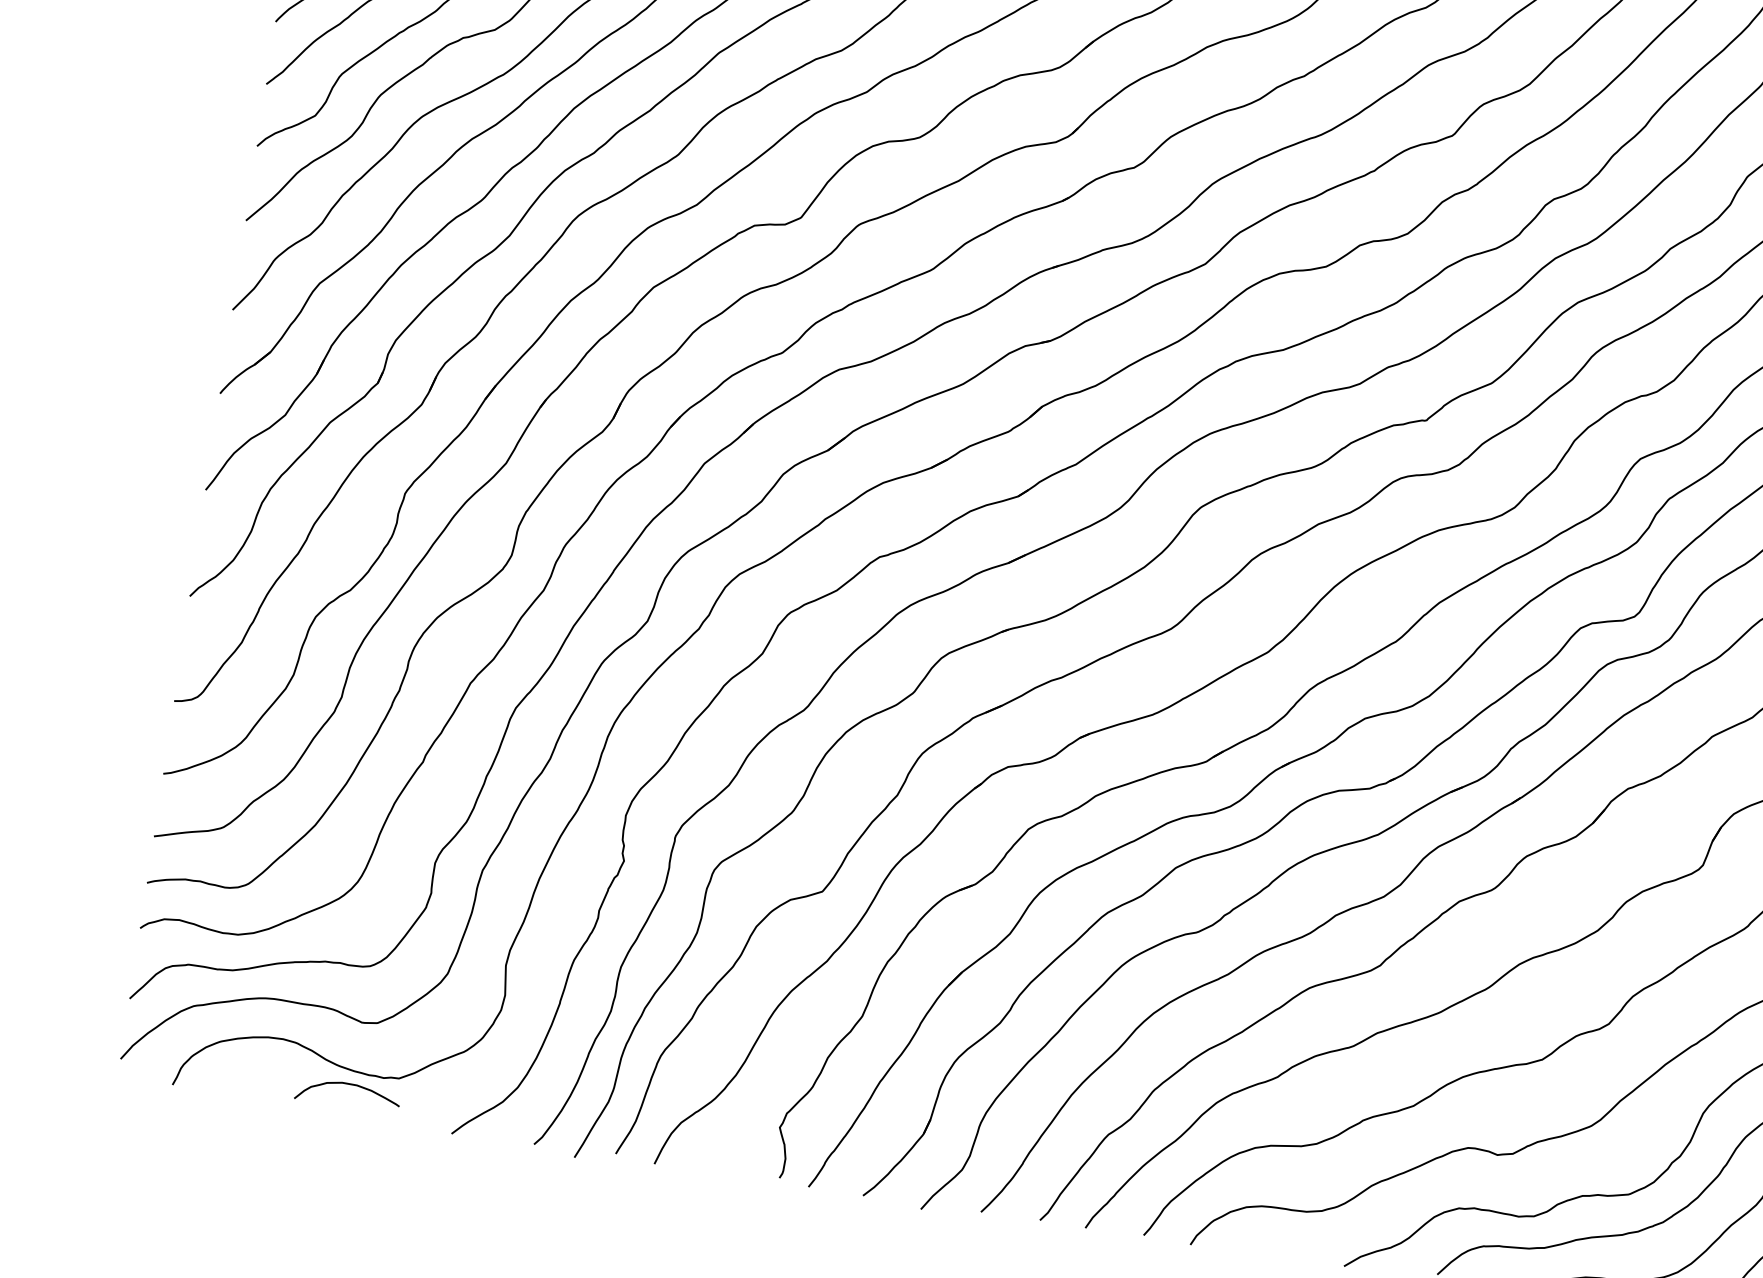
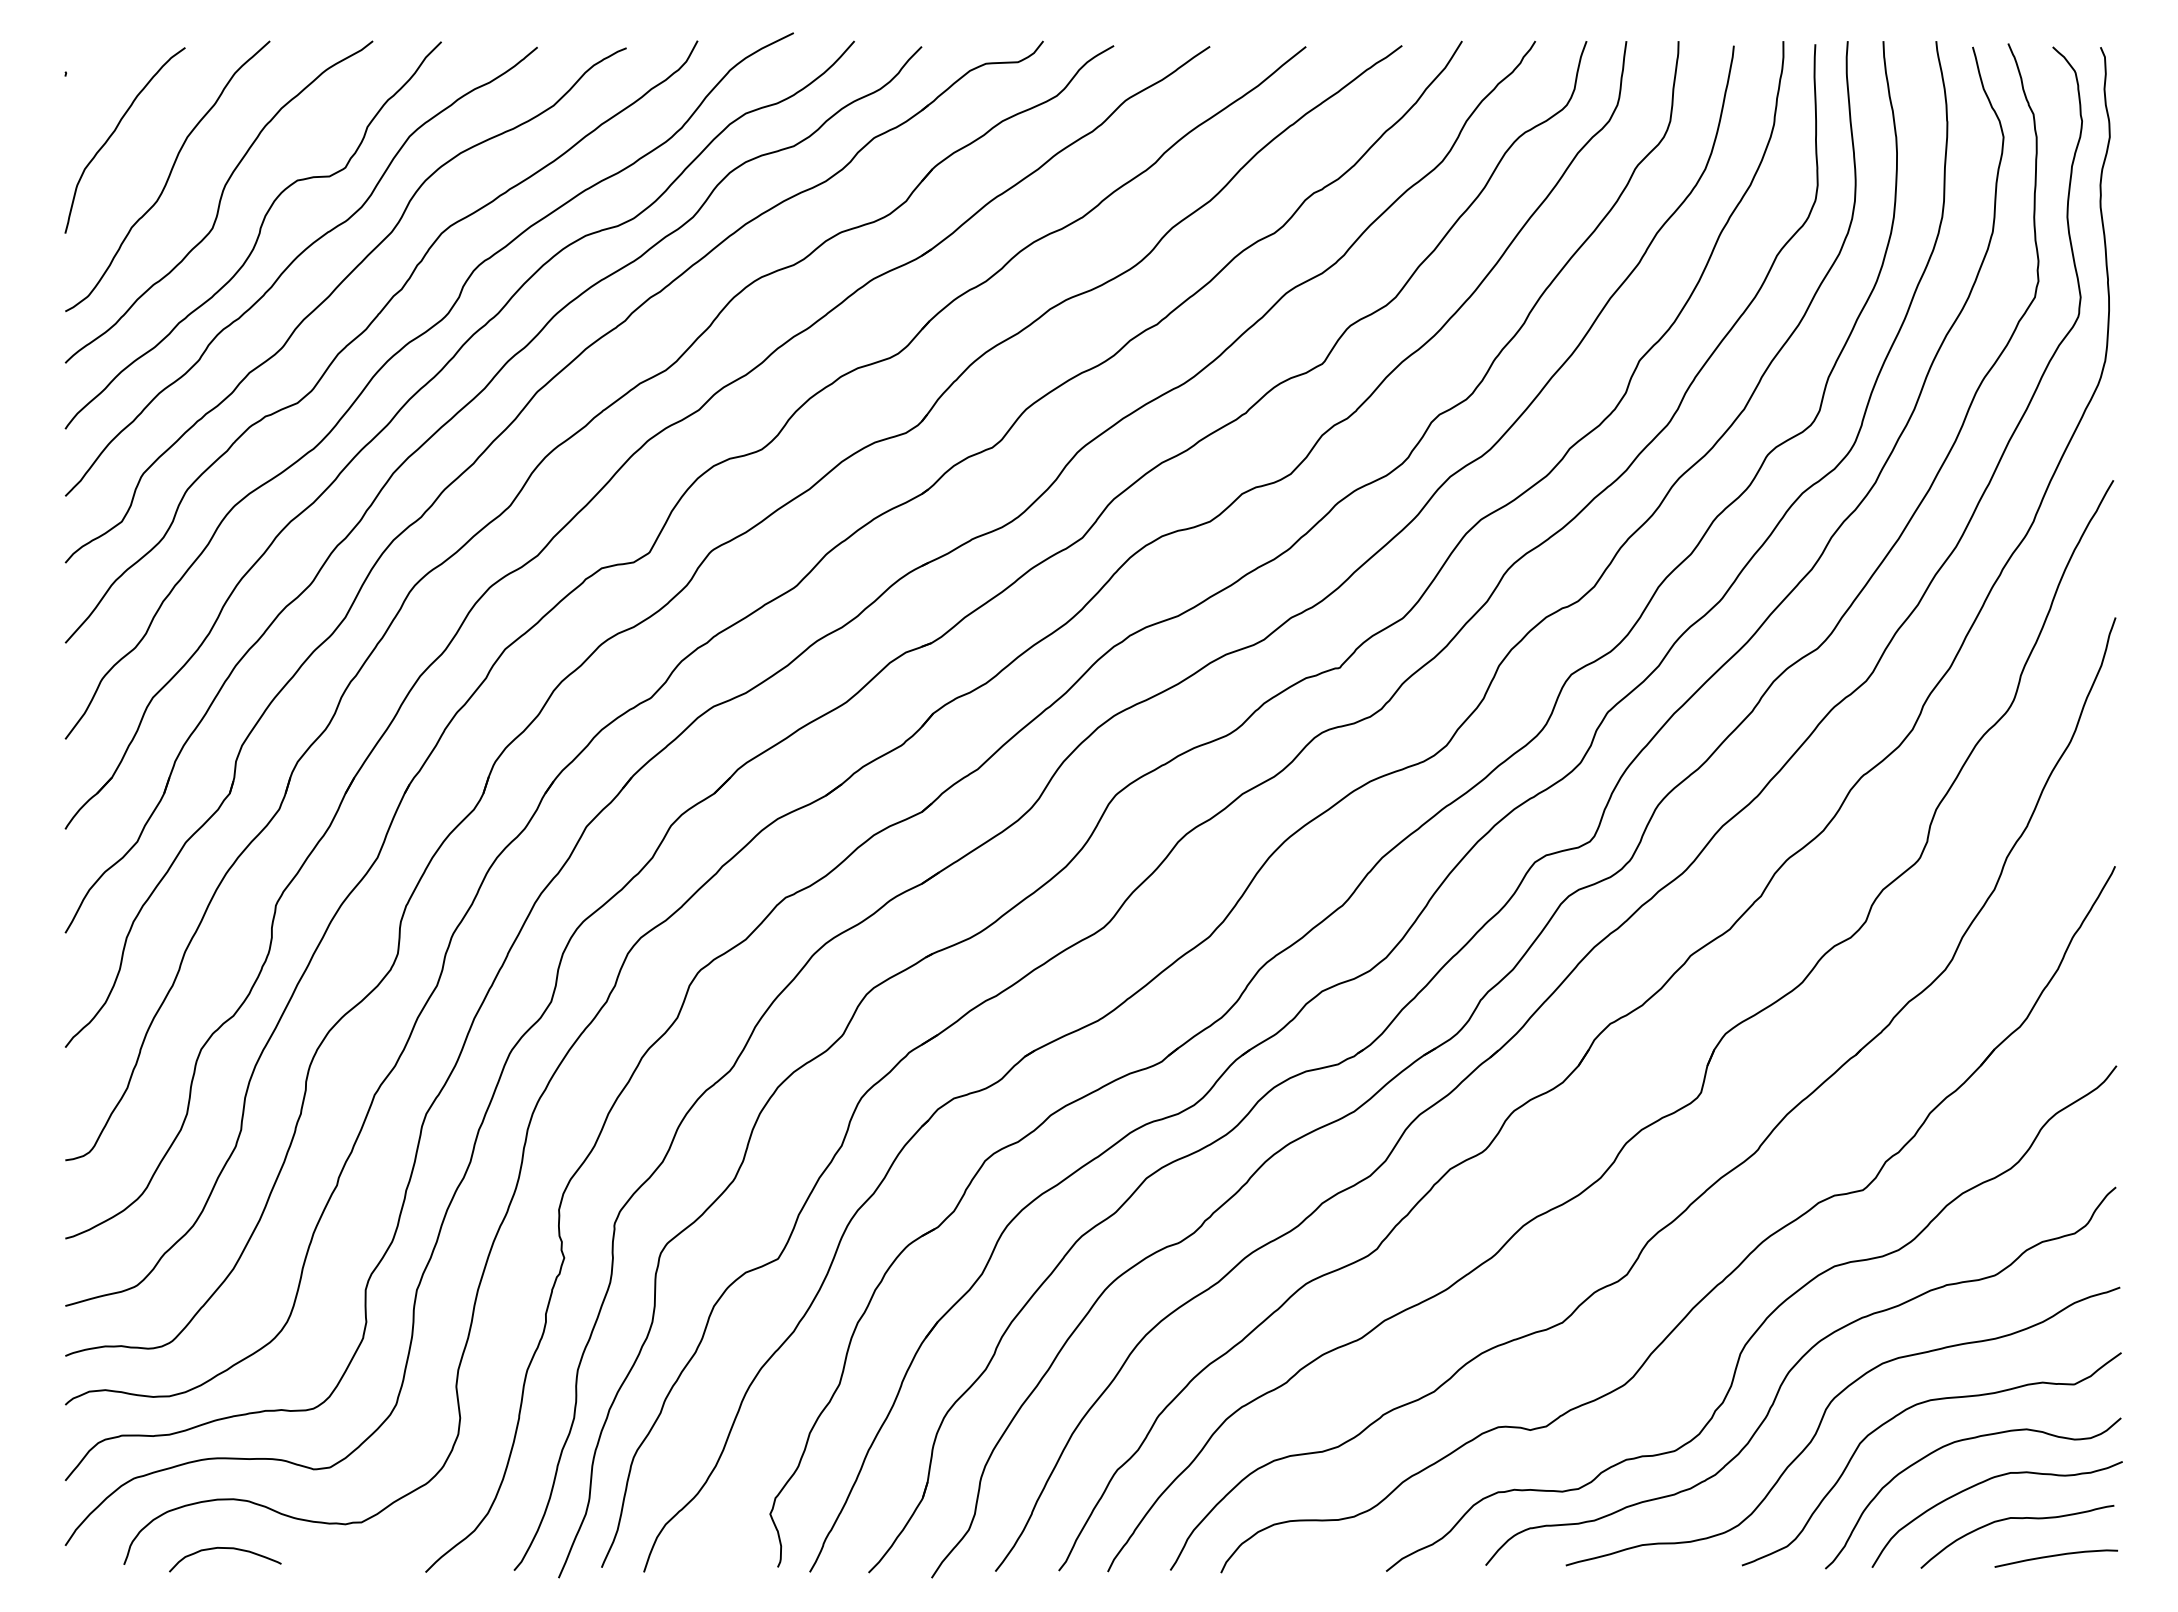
curve: (353, 1086) -> (229, 1549), moved

